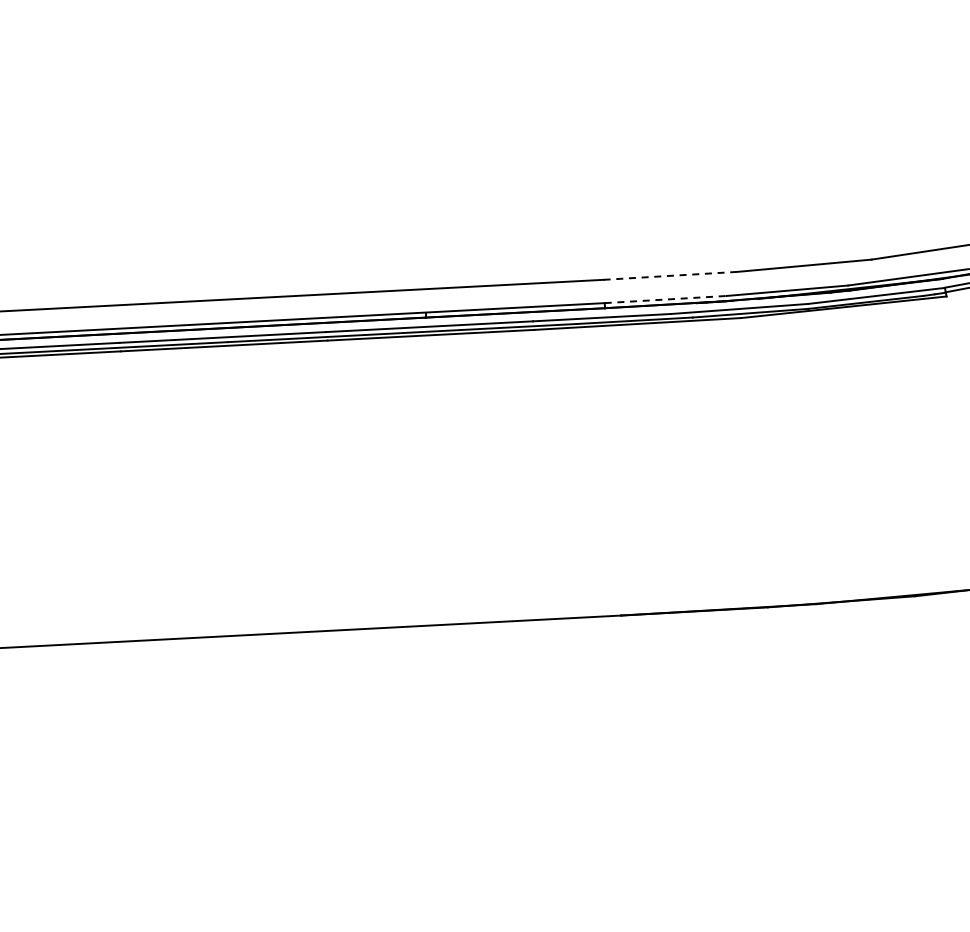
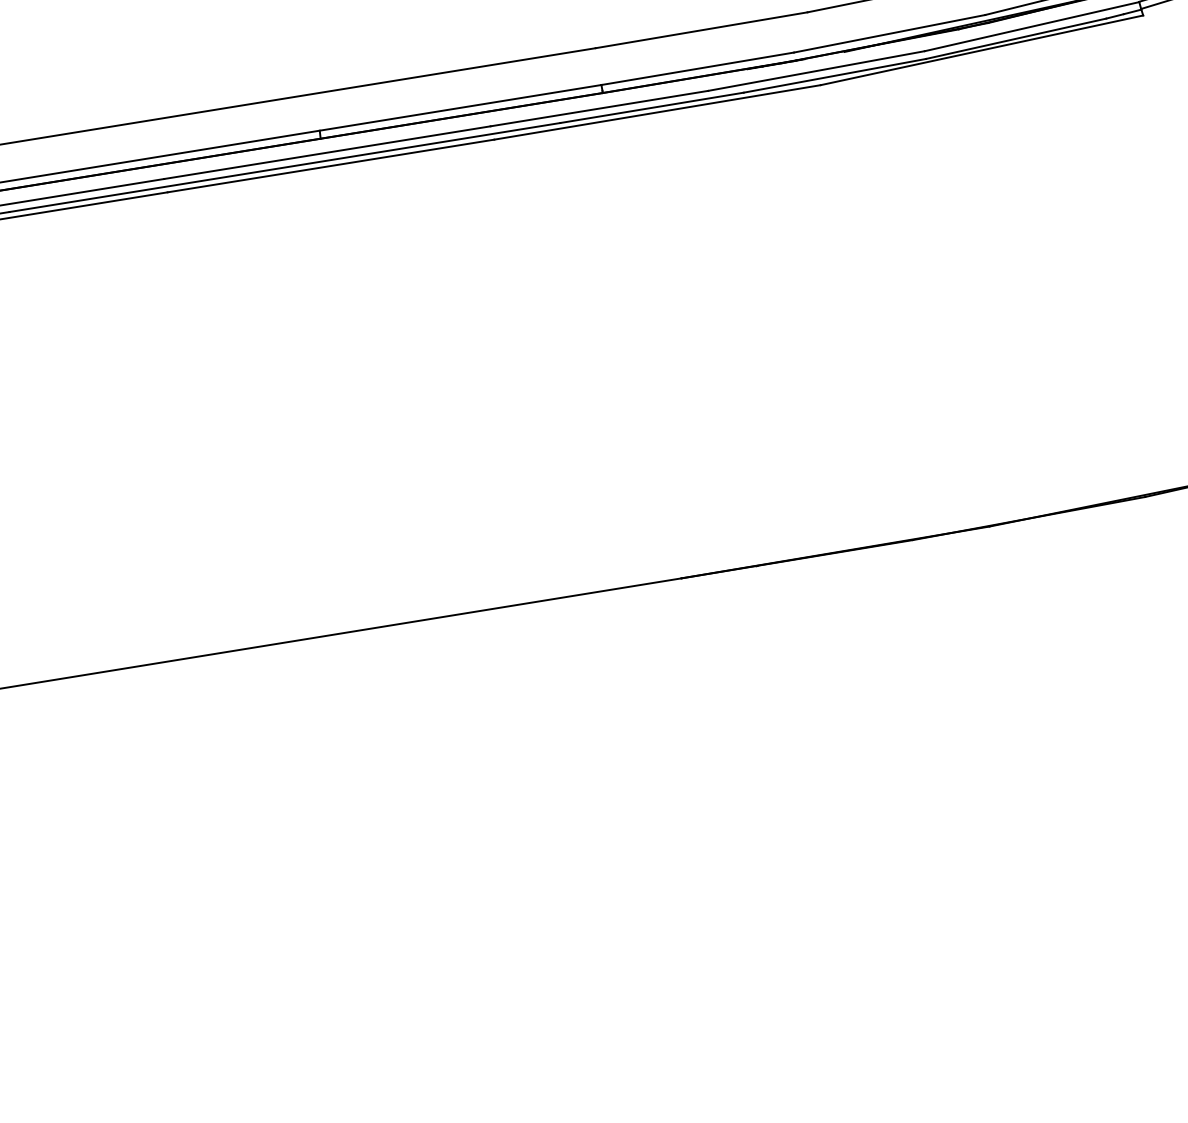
line: (671, 275) -> (702, 29), dashed -> solid
line: (666, 299) -> (698, 68), dashed -> solid

